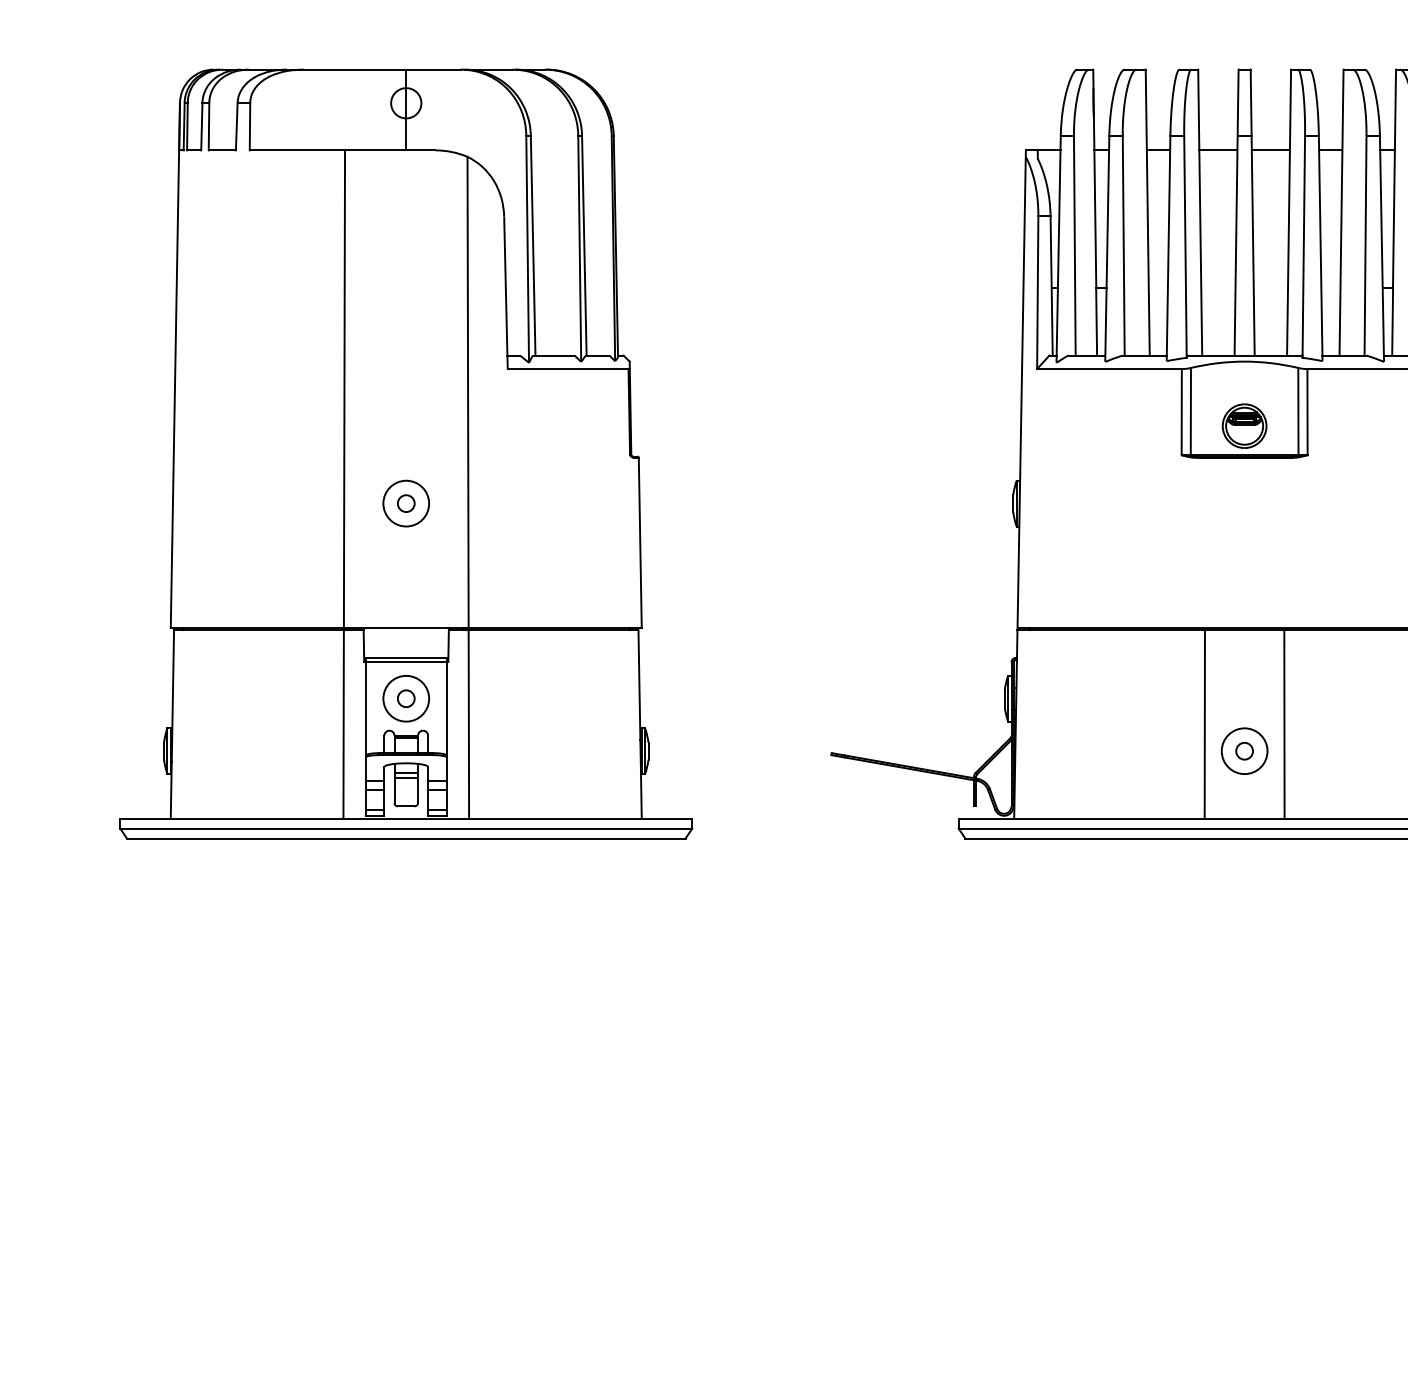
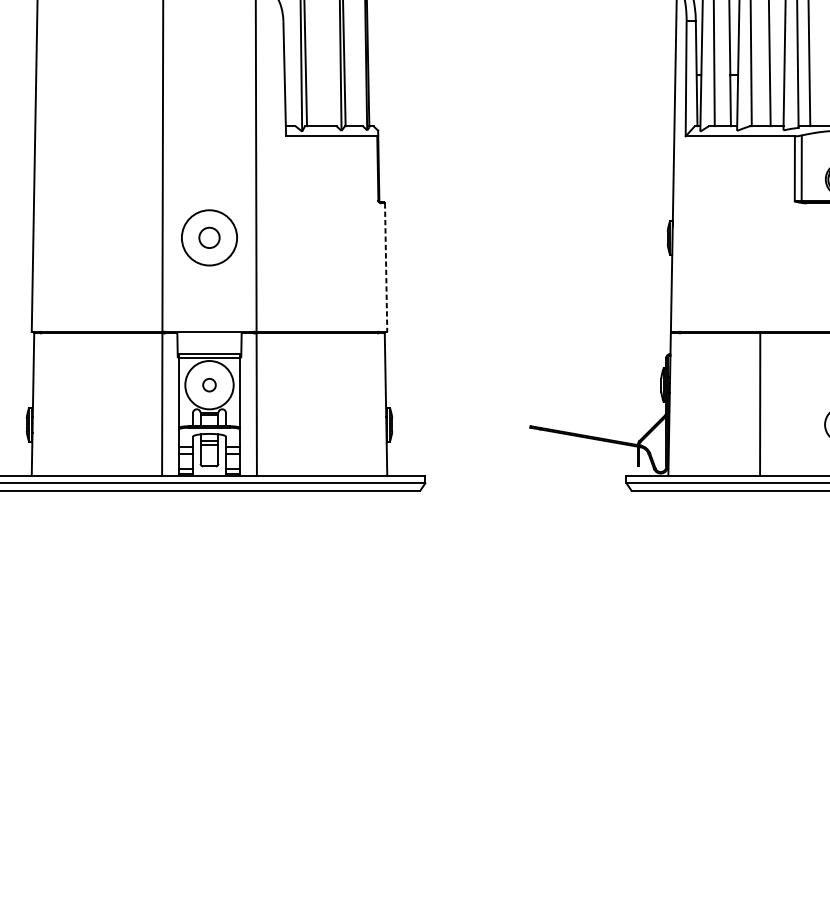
circle: (405, 503) -> (208, 237), size x1.6
circle: (406, 503) -> (209, 237), size x1.6
line: (640, 543) -> (386, 267), solid -> dashed
circle: (406, 698) -> (209, 384), size x1.4
line: (1204, 724) -> (759, 404), moved

